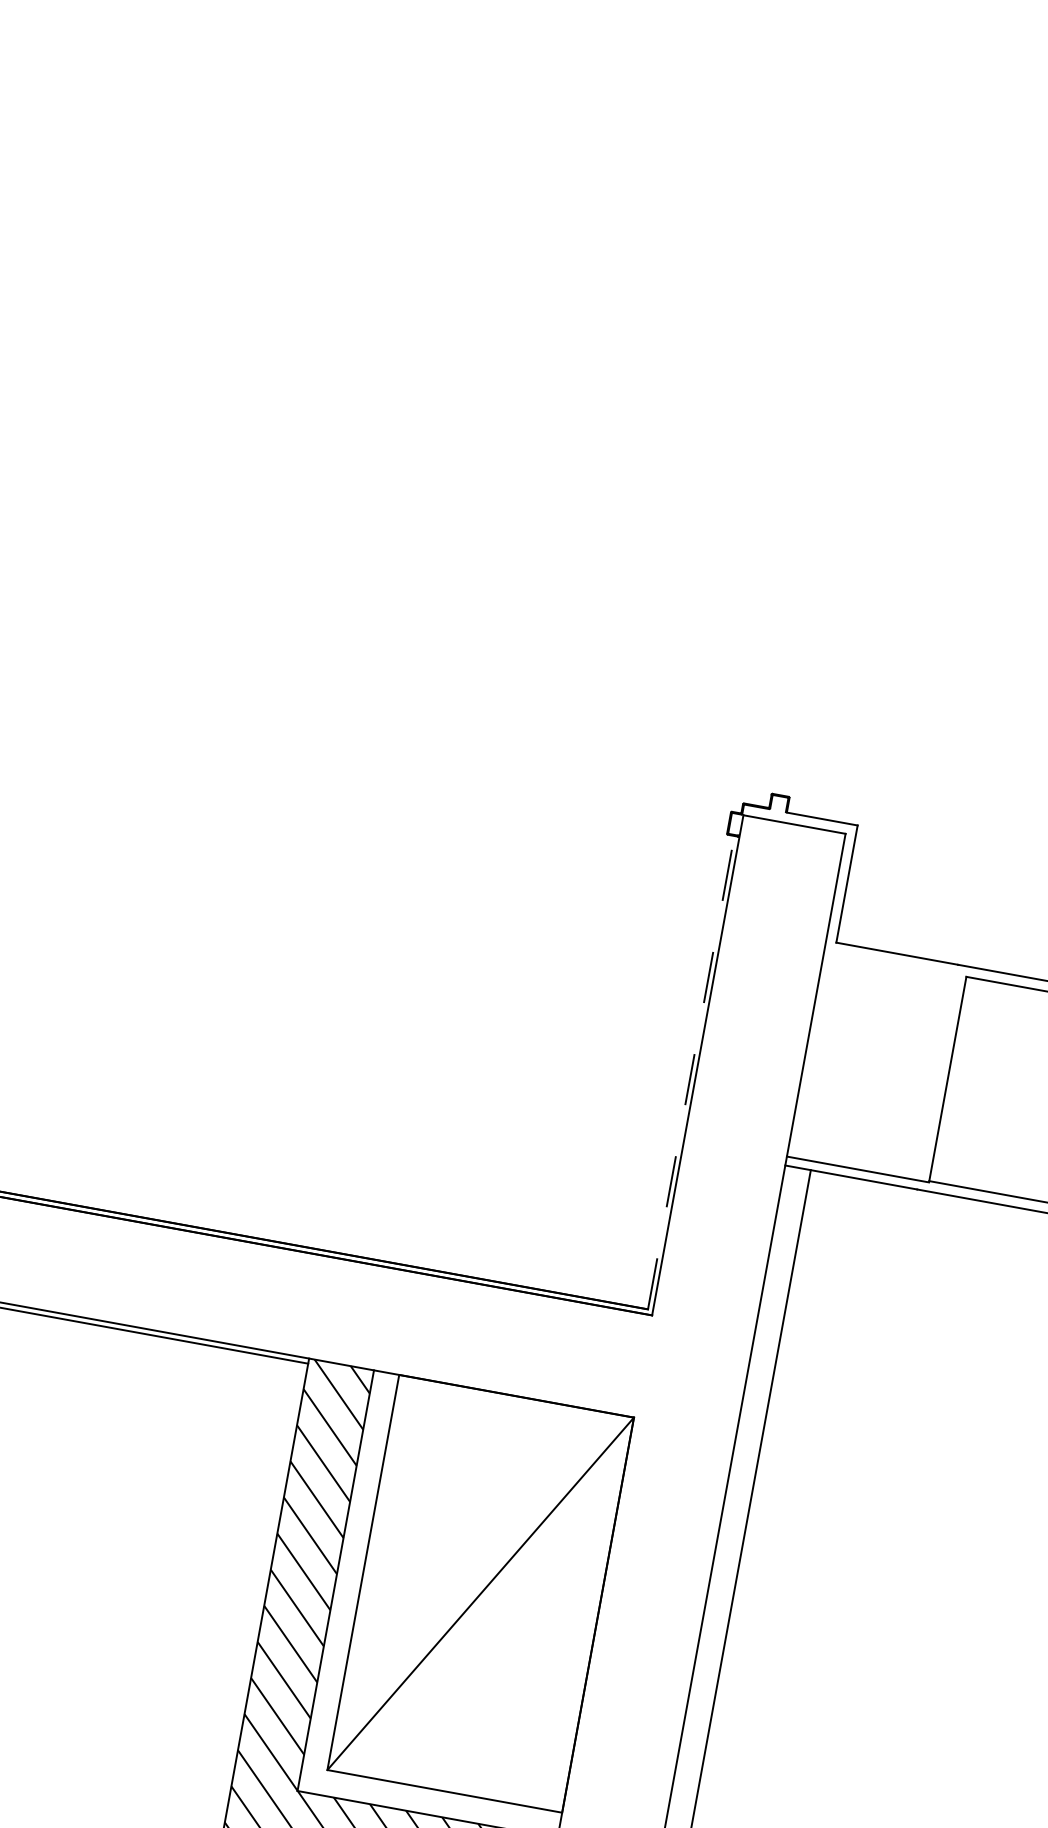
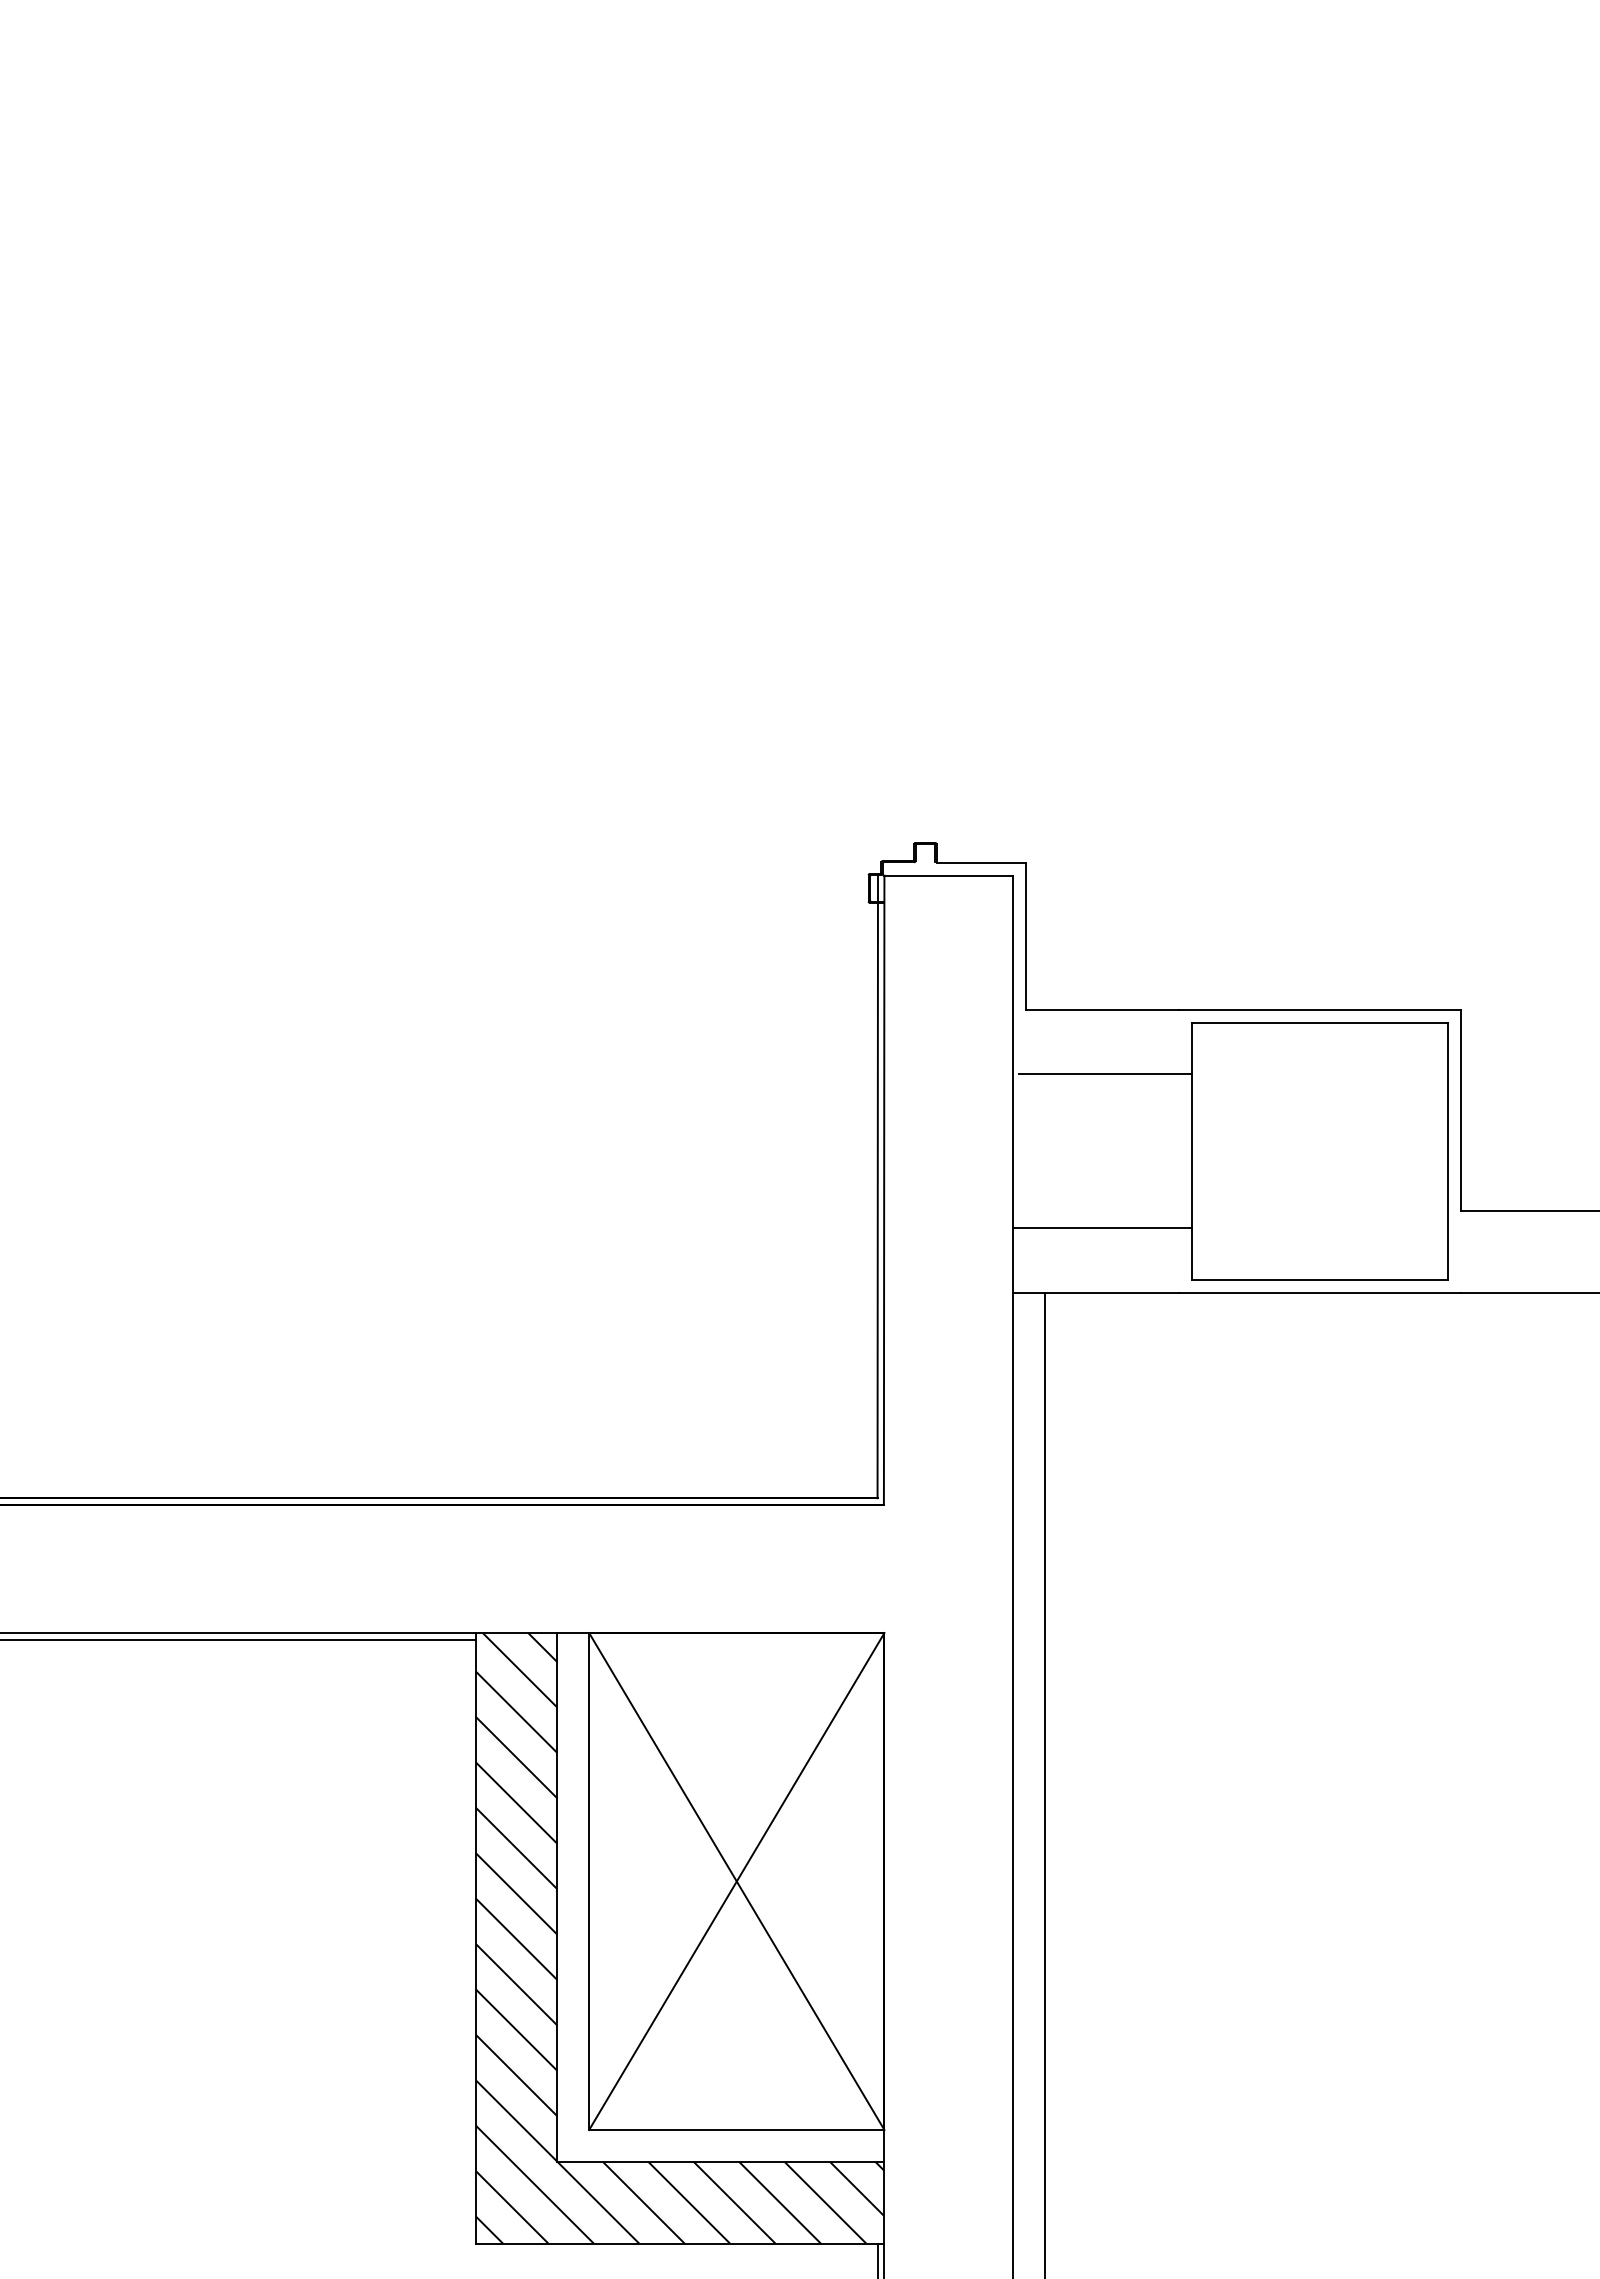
line: (890, 1005) -> (1105, 1074), added
line: (693, 1061) -> (877, 1186), dashed -> solid
line: (857, 1169) -> (1101, 1228), moved
line: (480, 1593) -> (736, 1881), added

